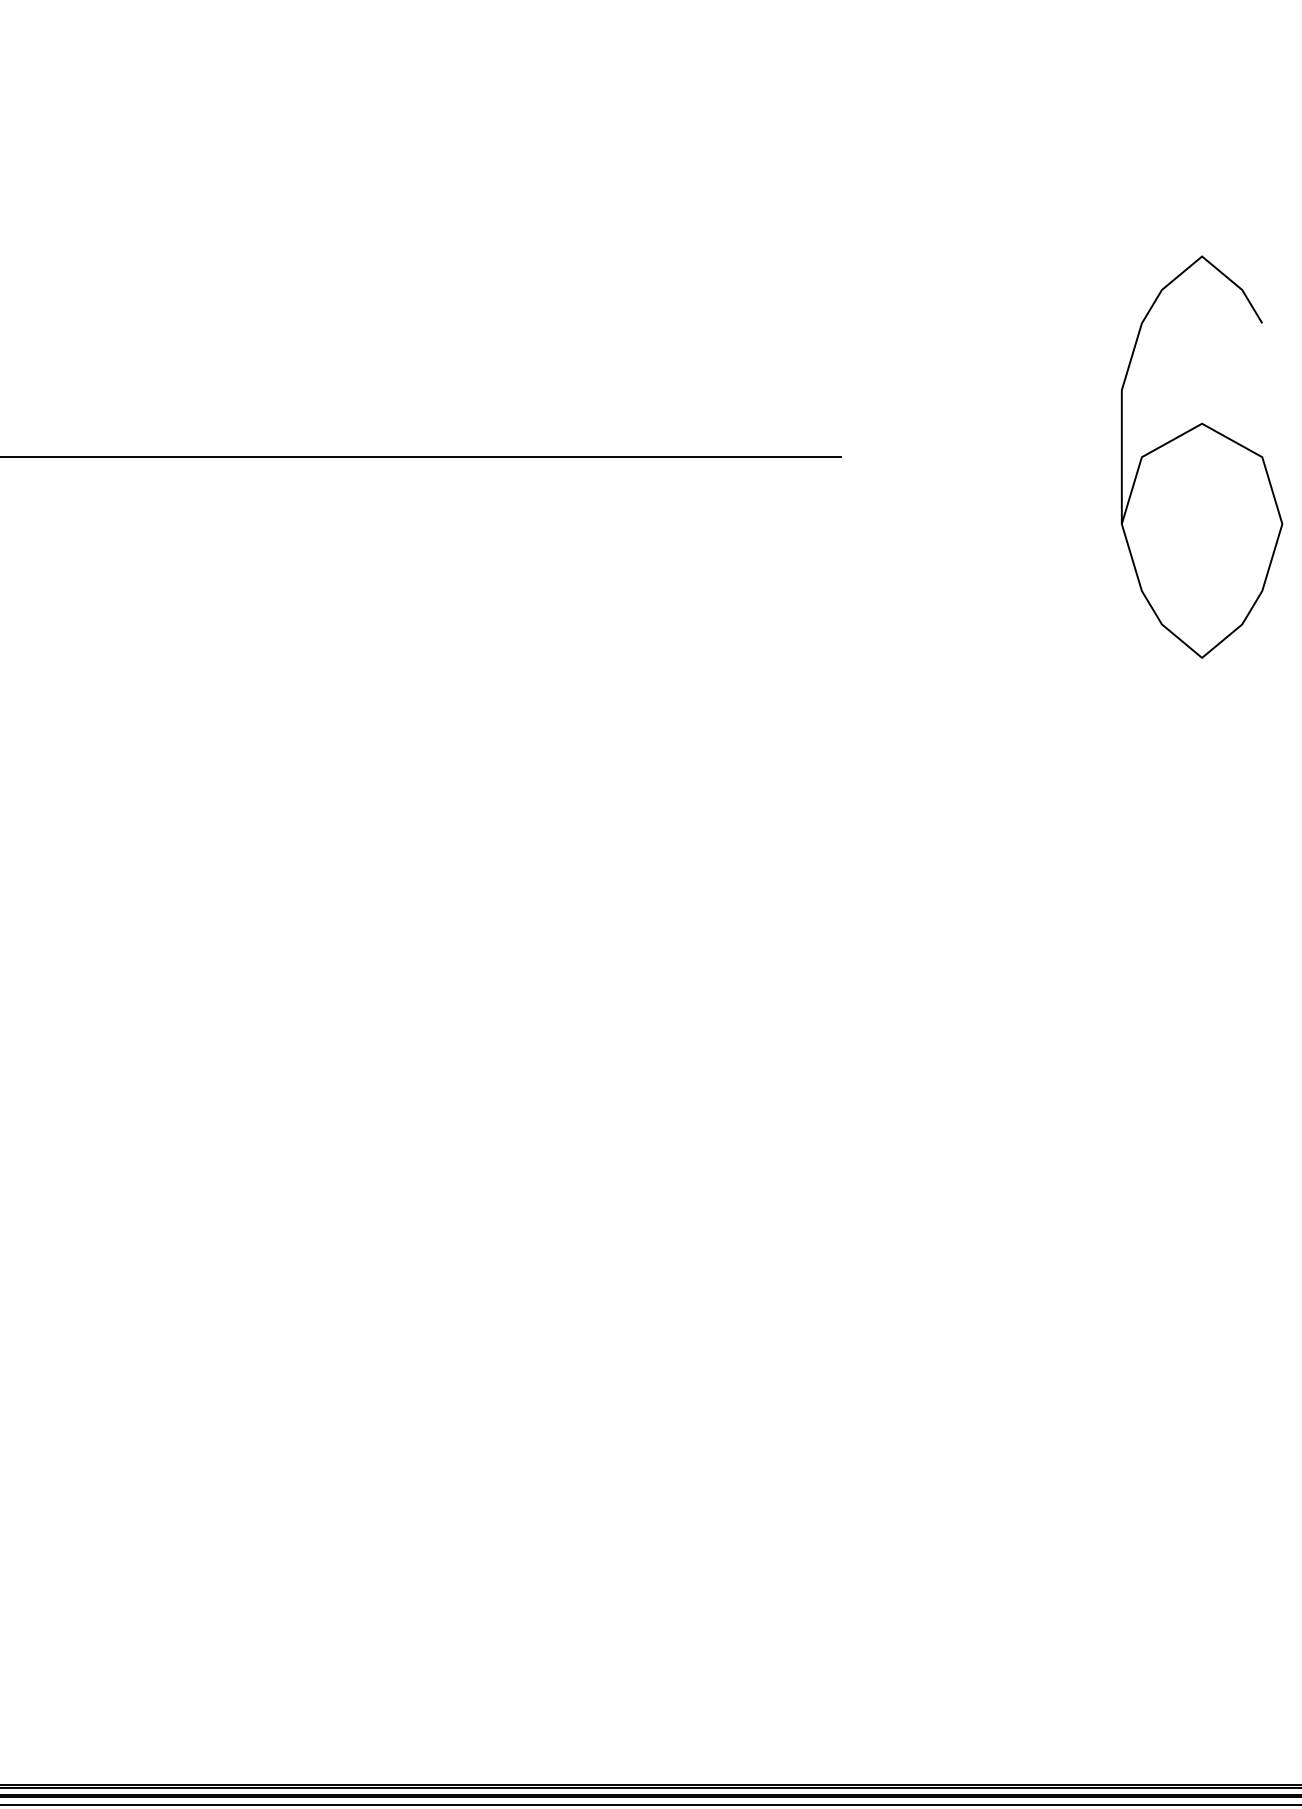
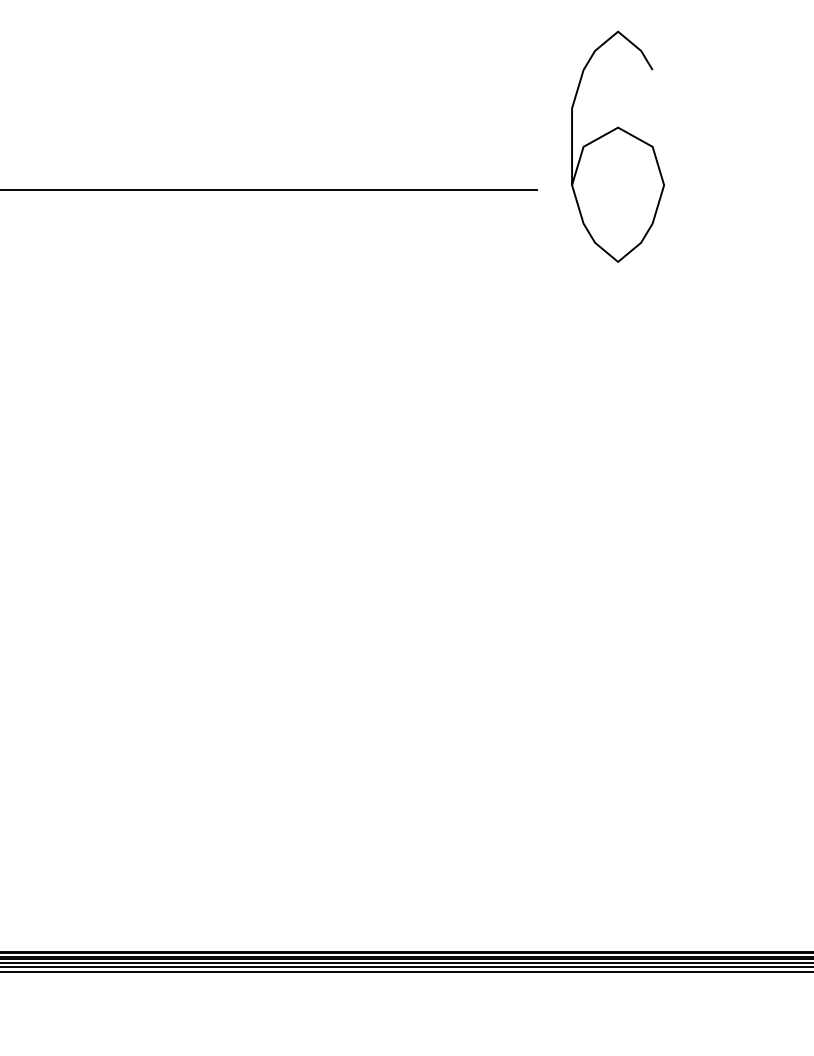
curve: (1190, 432) -> (611, 132), moved

